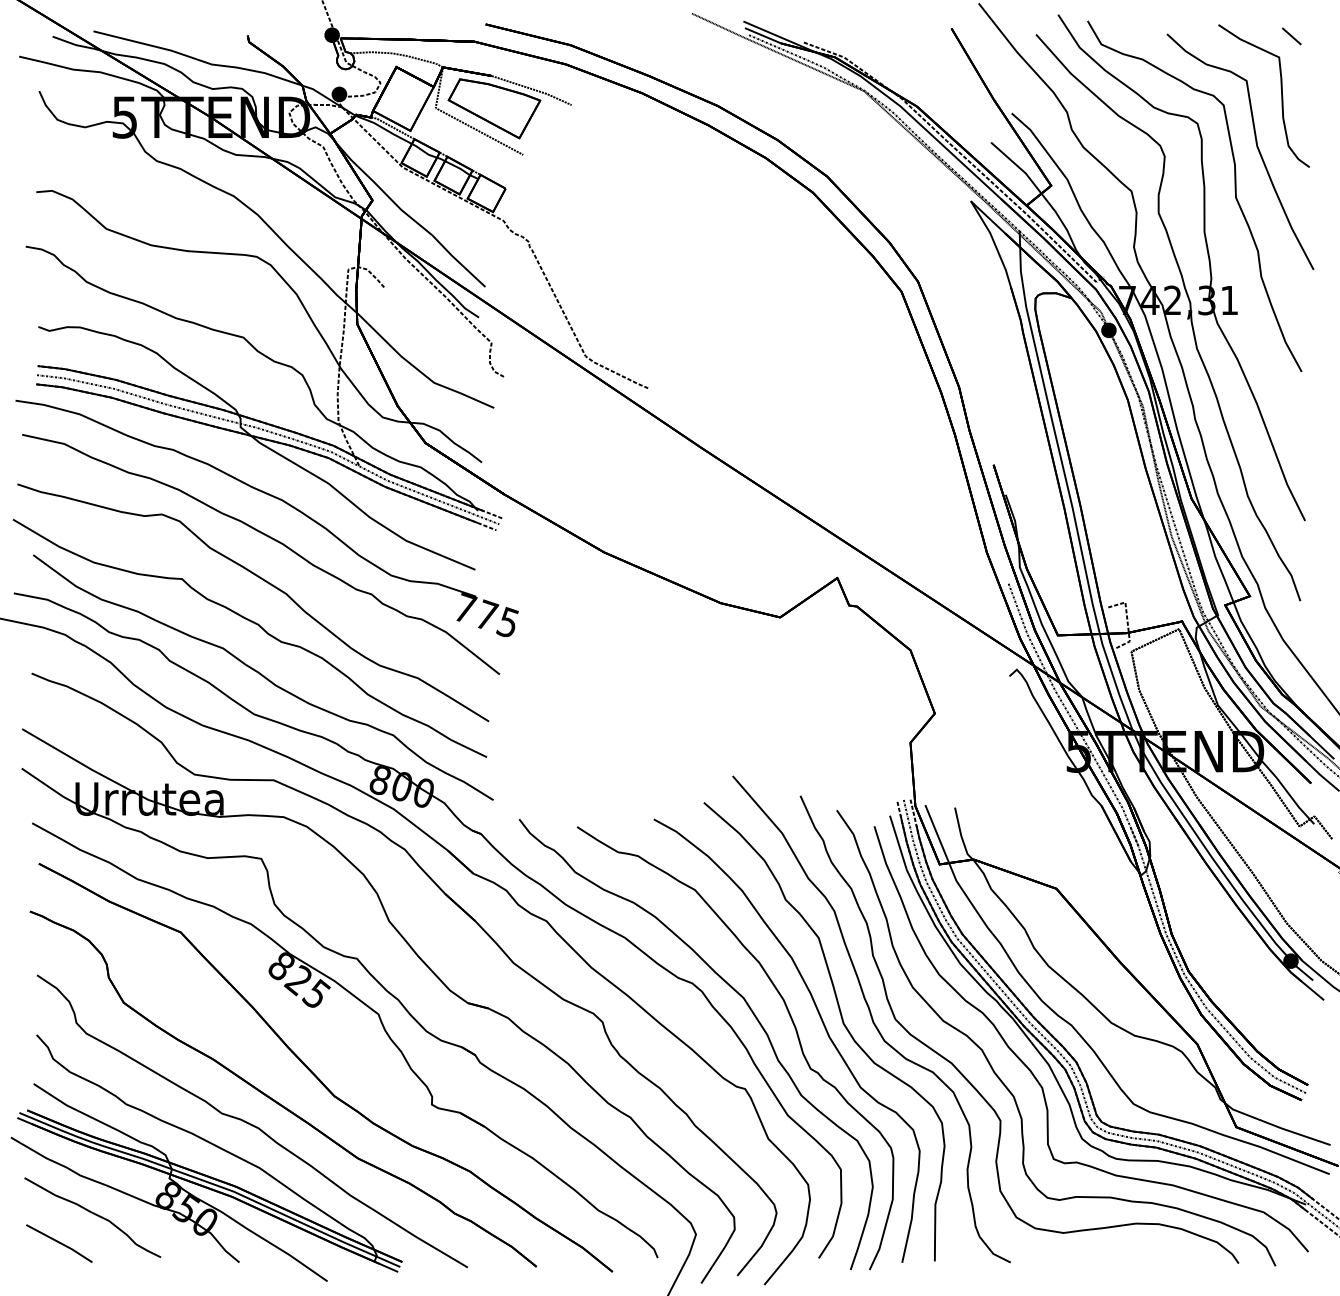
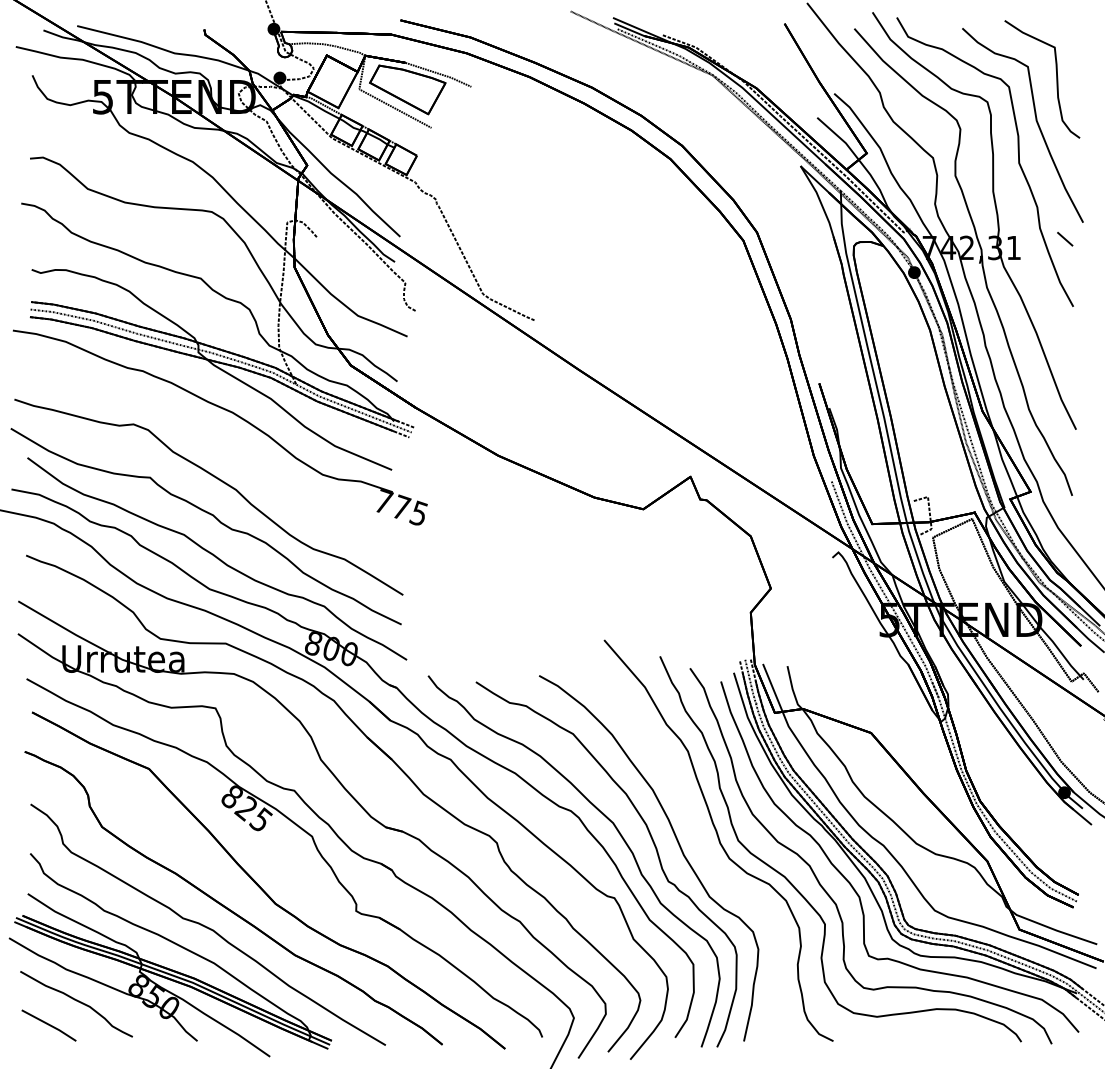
line: (1292, 36) -> (1065, 239), moved
part: (269, 538) -> (222, 444), removed
part: (842, 1023) -> (694, 844), removed

